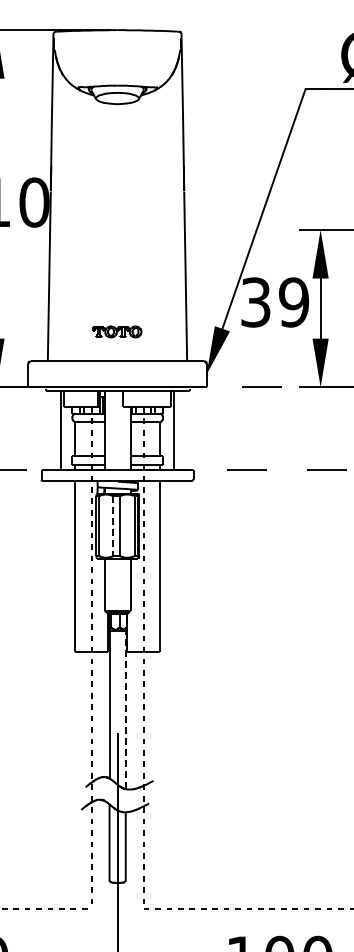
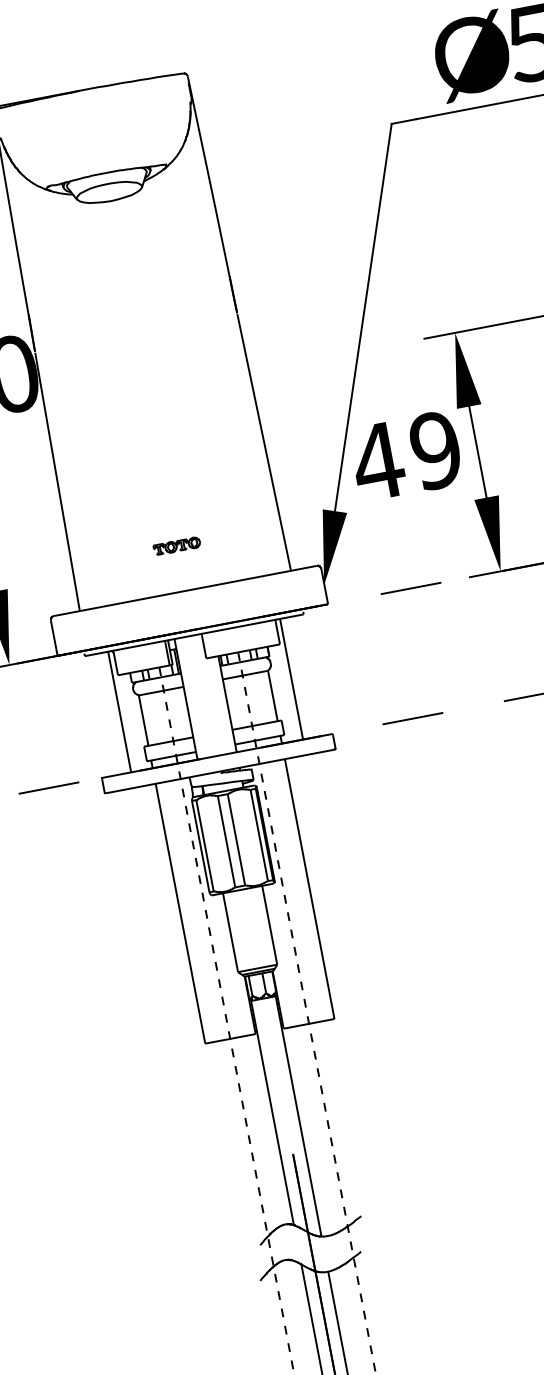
text: (255, 302) -> (377, 461), 39 -> 49
part: (117, 331) -> (176, 545), size x0.62
line: (113, 526) -> (227, 842), dashed -> solid
line: (125, 709) -> (298, 1116), dashed -> solid

